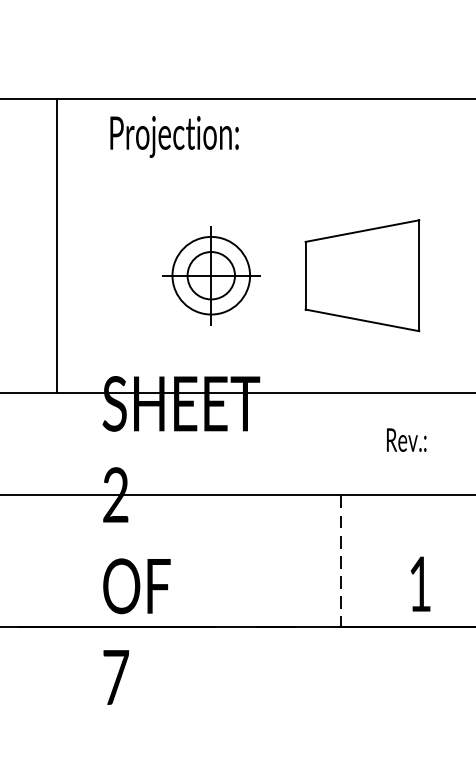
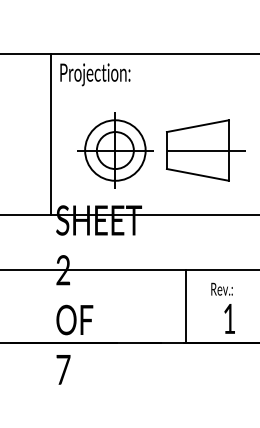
line: (57, 246) -> (51, 134), moved
part: (211, 275) -> (115, 150), size x1.43
line: (378, 275) -> (206, 150), added
text: (405, 438) -> (221, 288), moved
line: (339, 561) -> (185, 306), dashed -> solid

